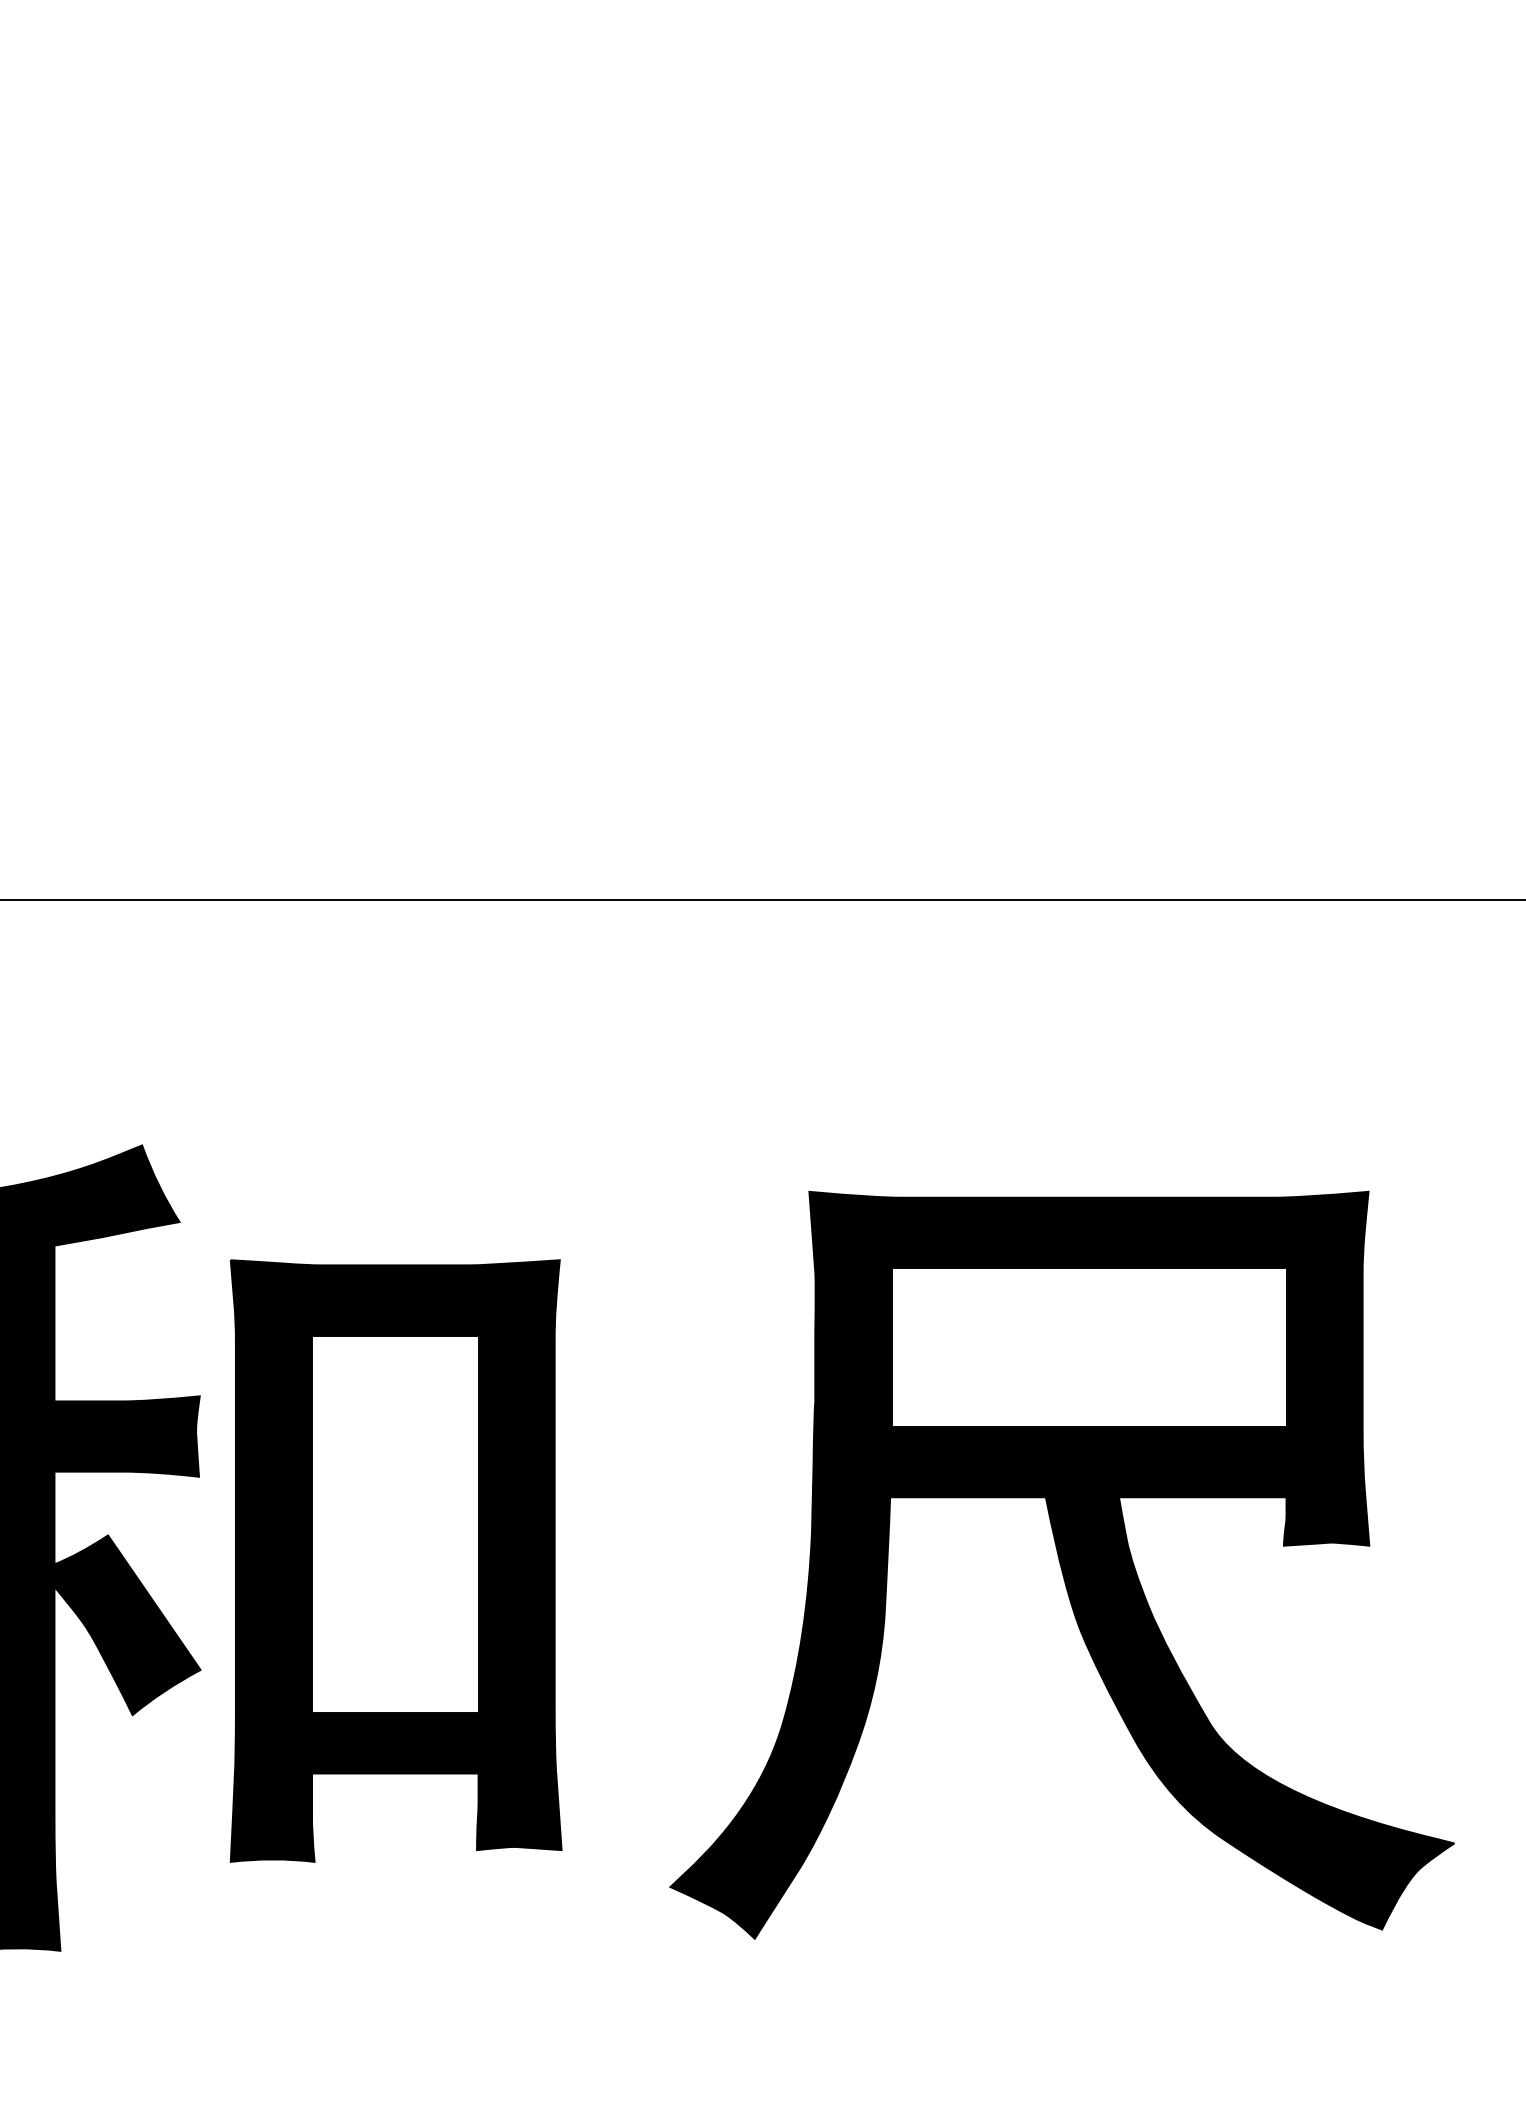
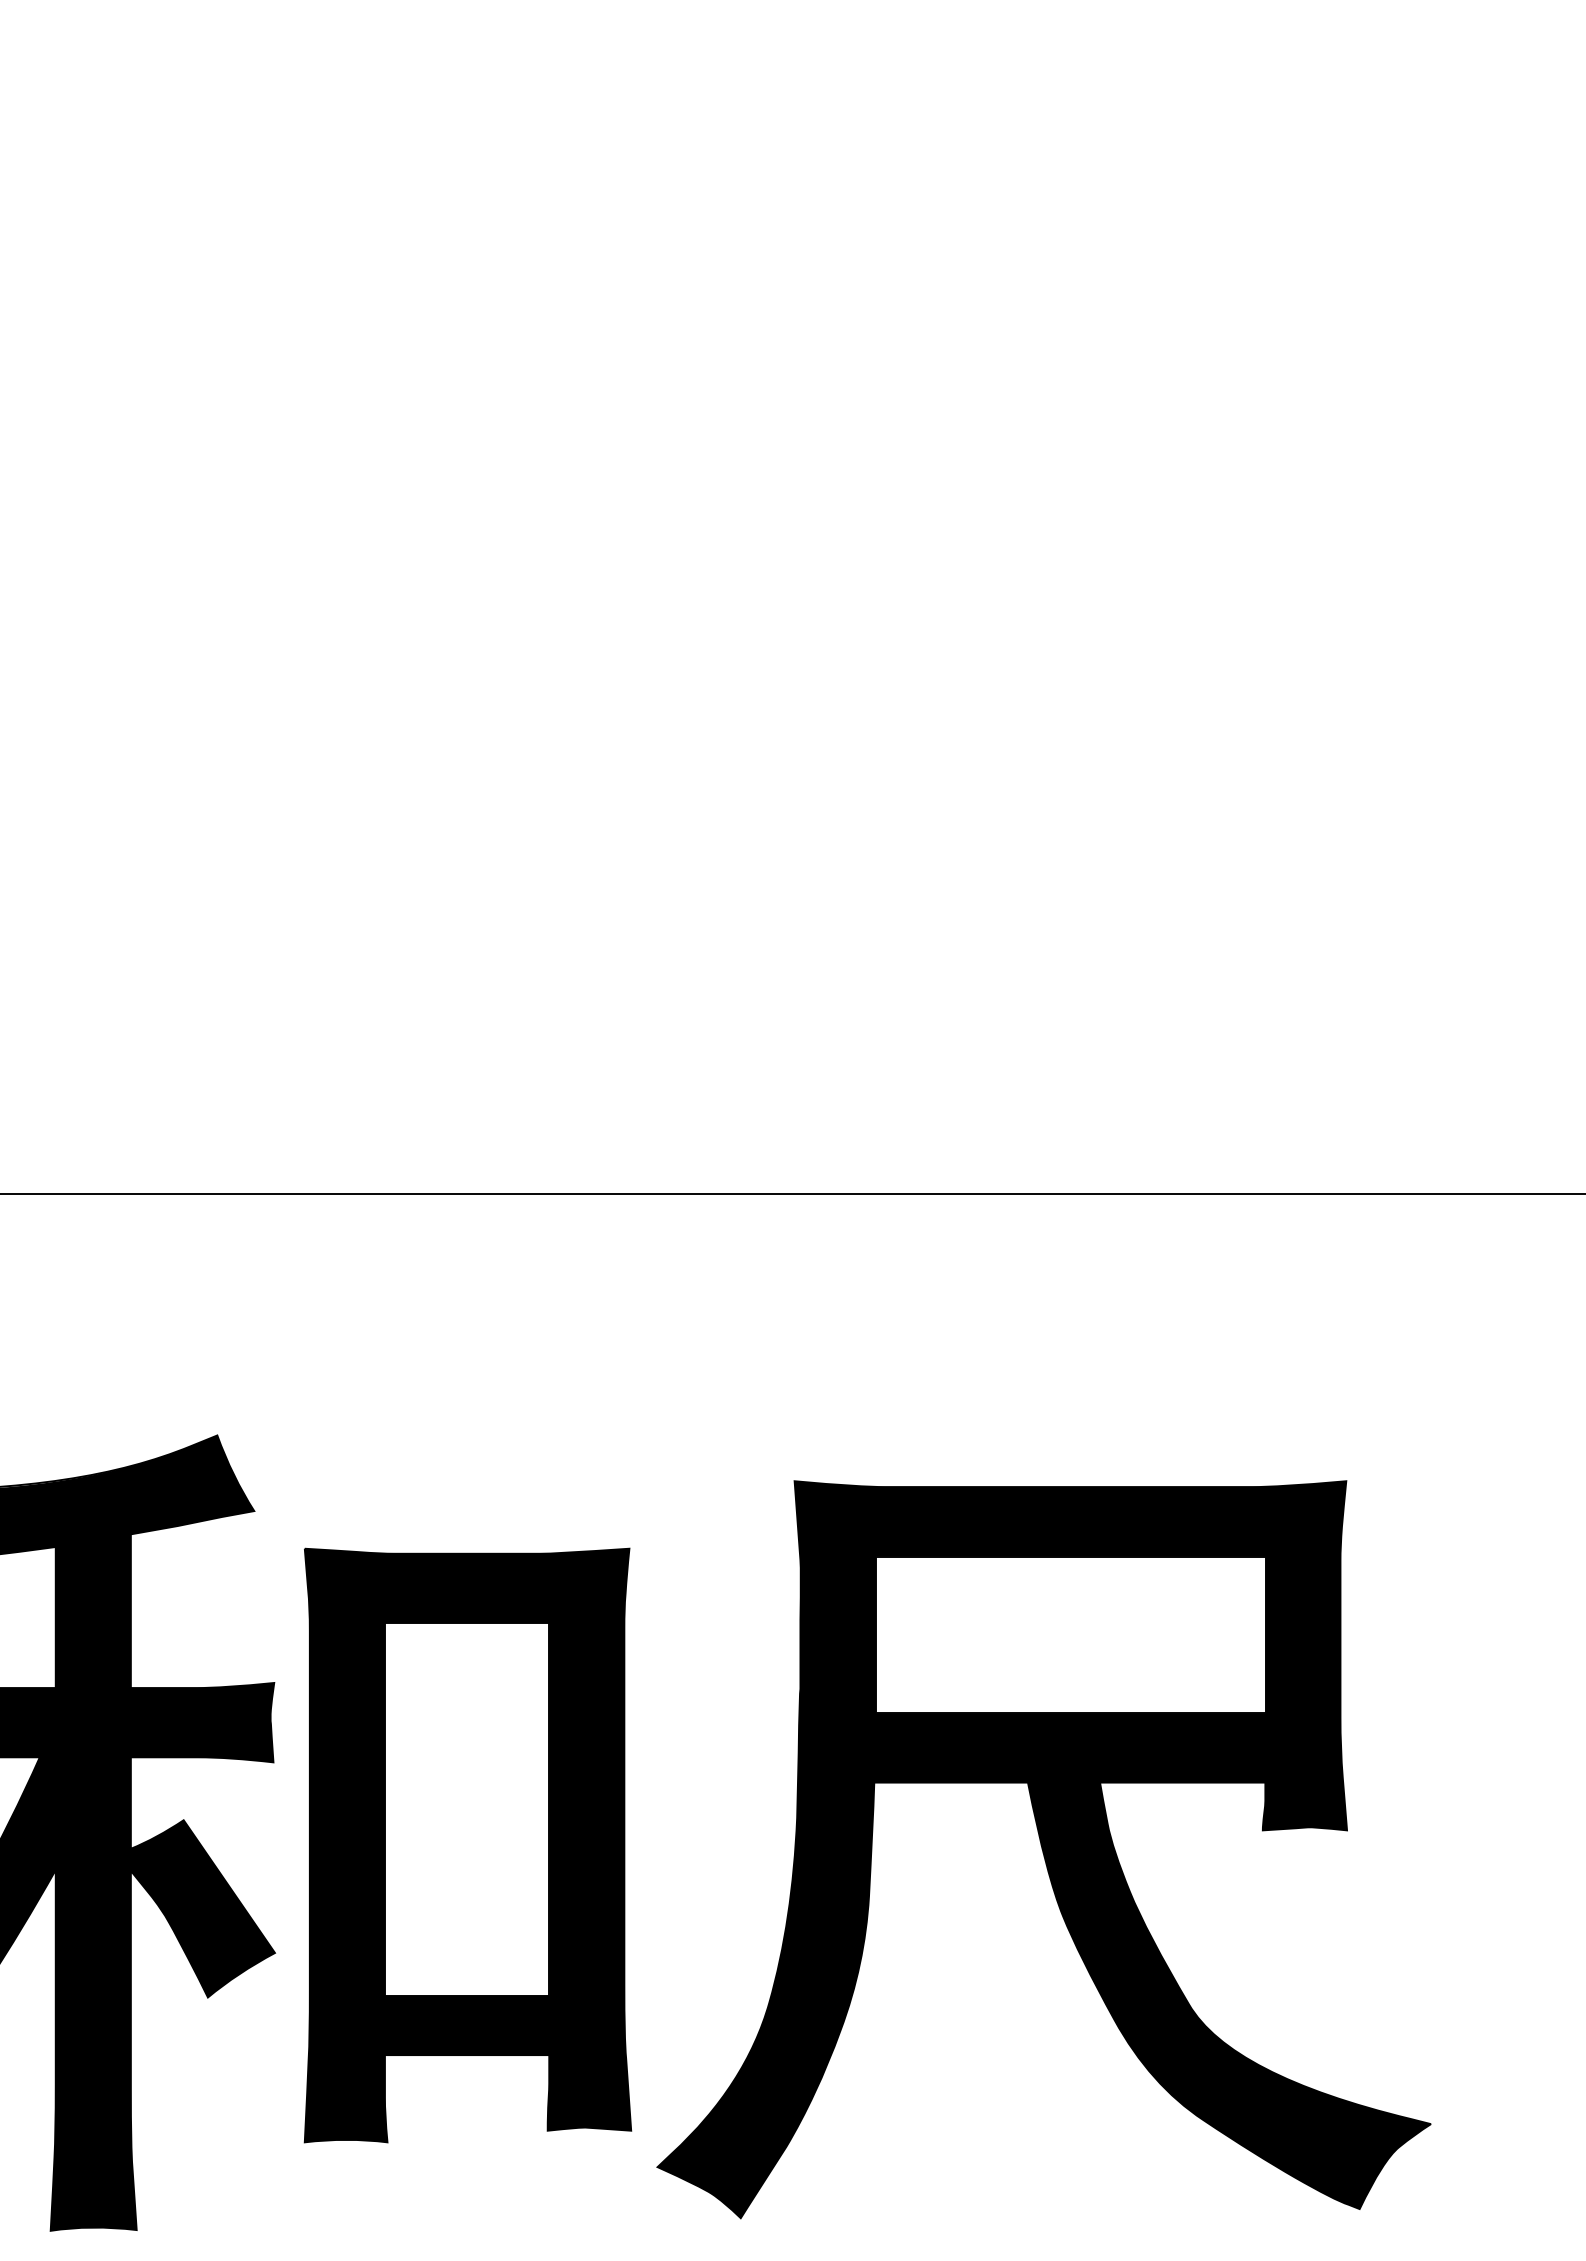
part: (1061, 1565) -> (1043, 1849), moved

